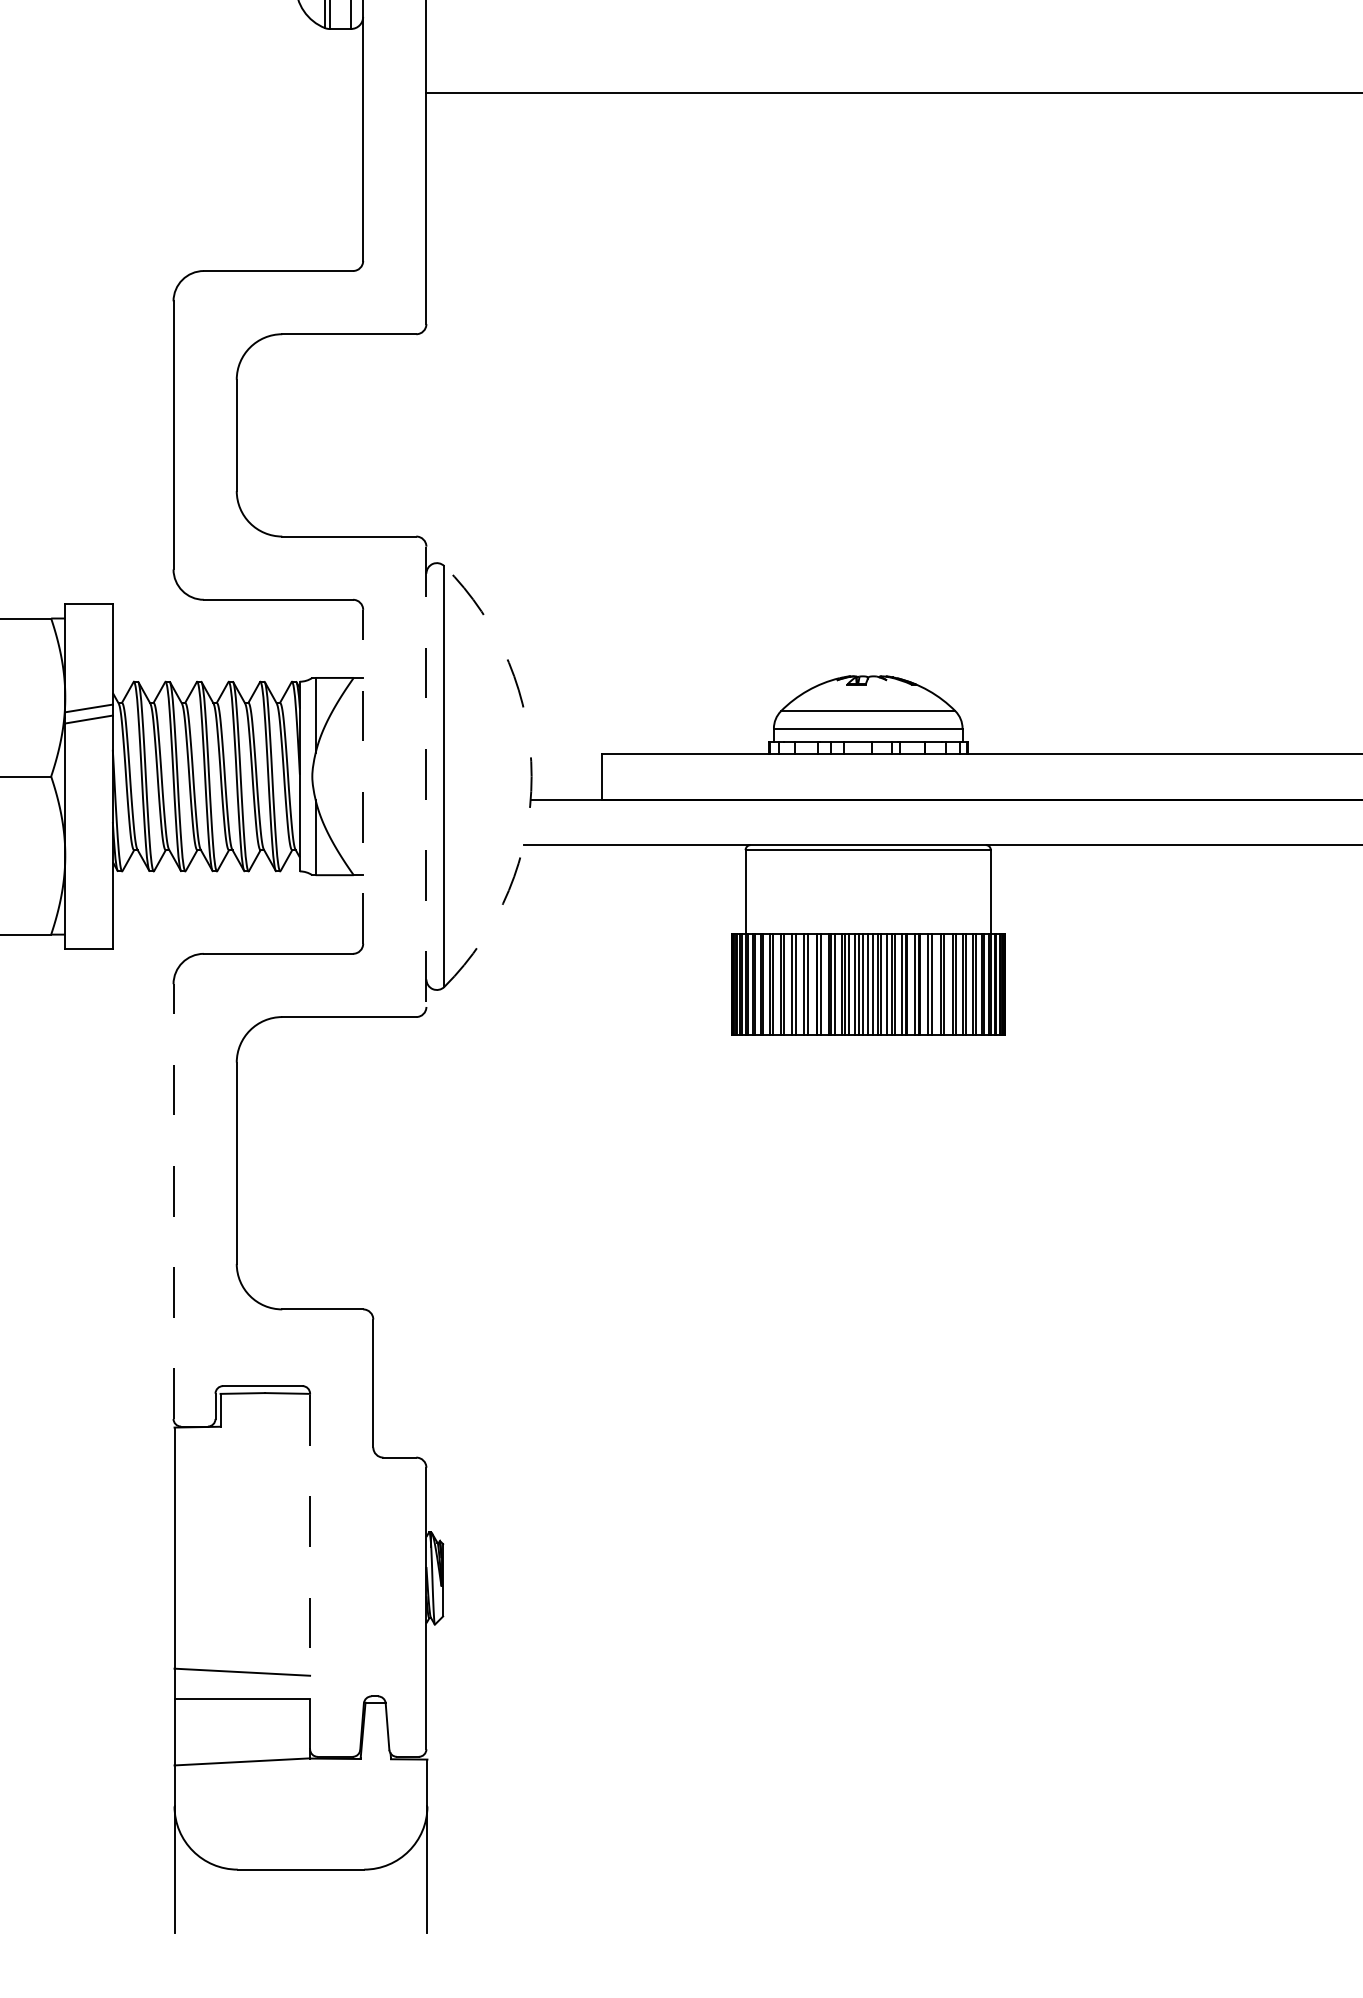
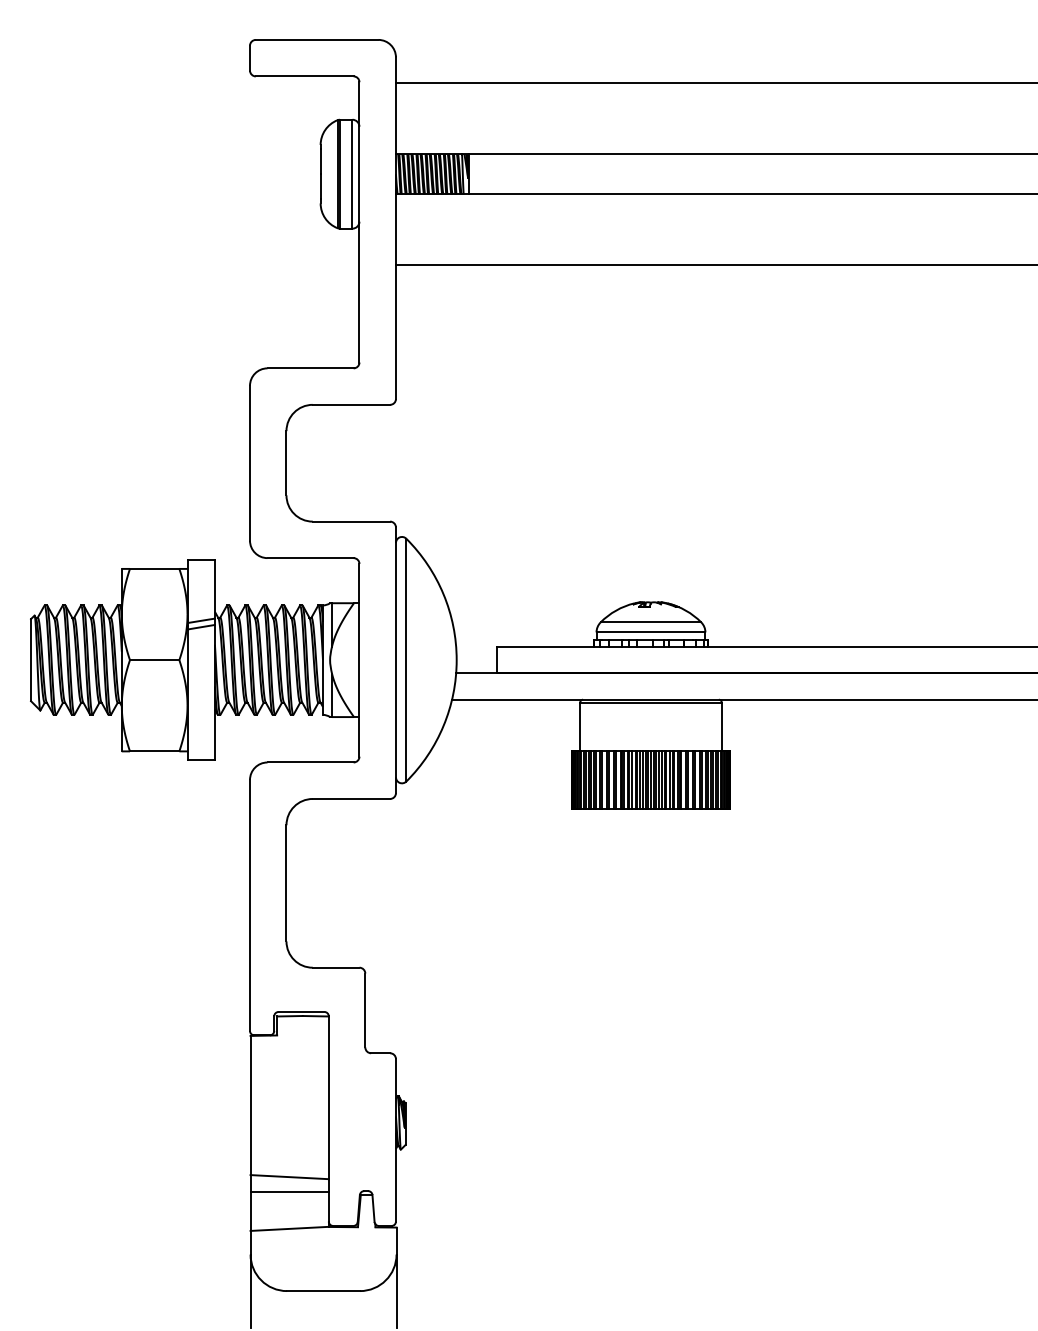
line: (363, 775) -> (359, 659), dashed -> solid
line: (425, 777) -> (395, 660), dashed -> solid
arc: (531, 777) -> (456, 660), dashed -> solid
line: (174, 1199) -> (250, 904), dashed -> solid
line: (309, 1570) -> (328, 1118), dashed -> solid

